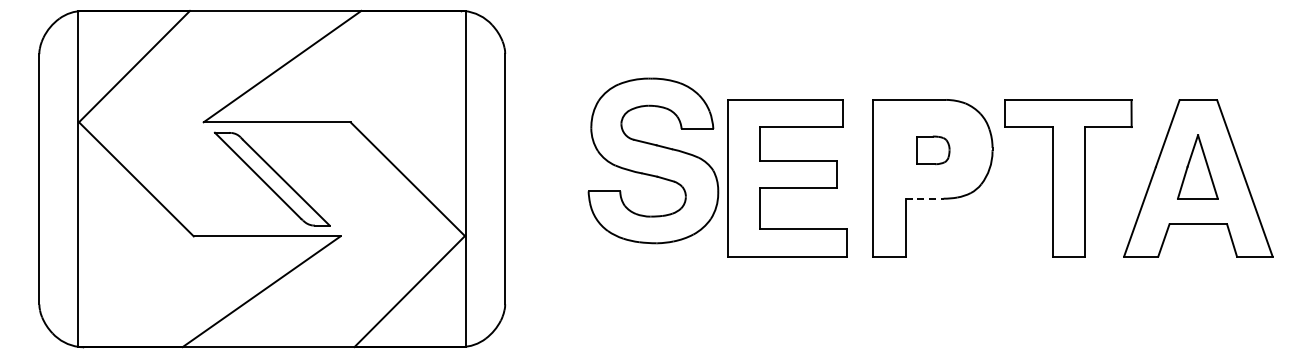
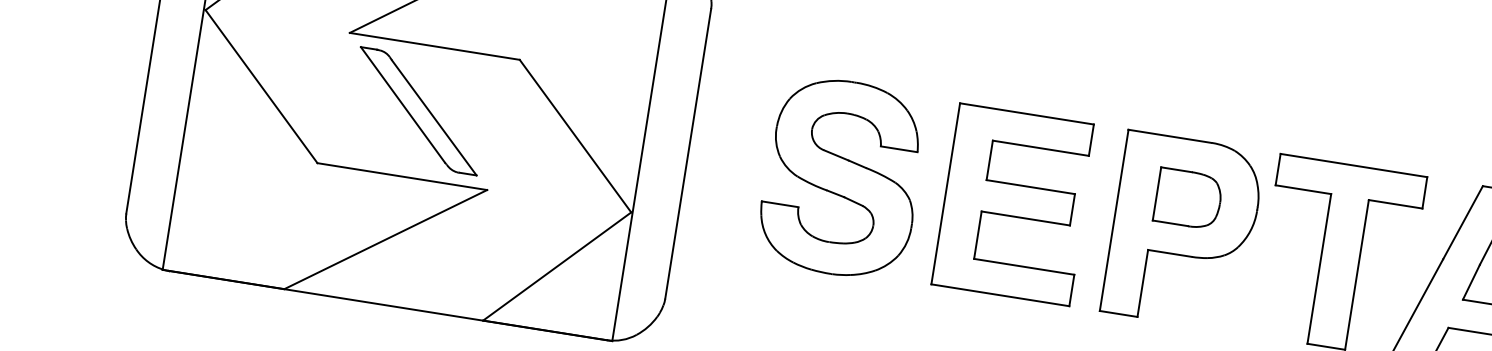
part: (933, 150) -> (1188, 199), size x1.67
part: (653, 160) -> (842, 177), moved
line: (924, 198) -> (1169, 253), dashed -> solid

